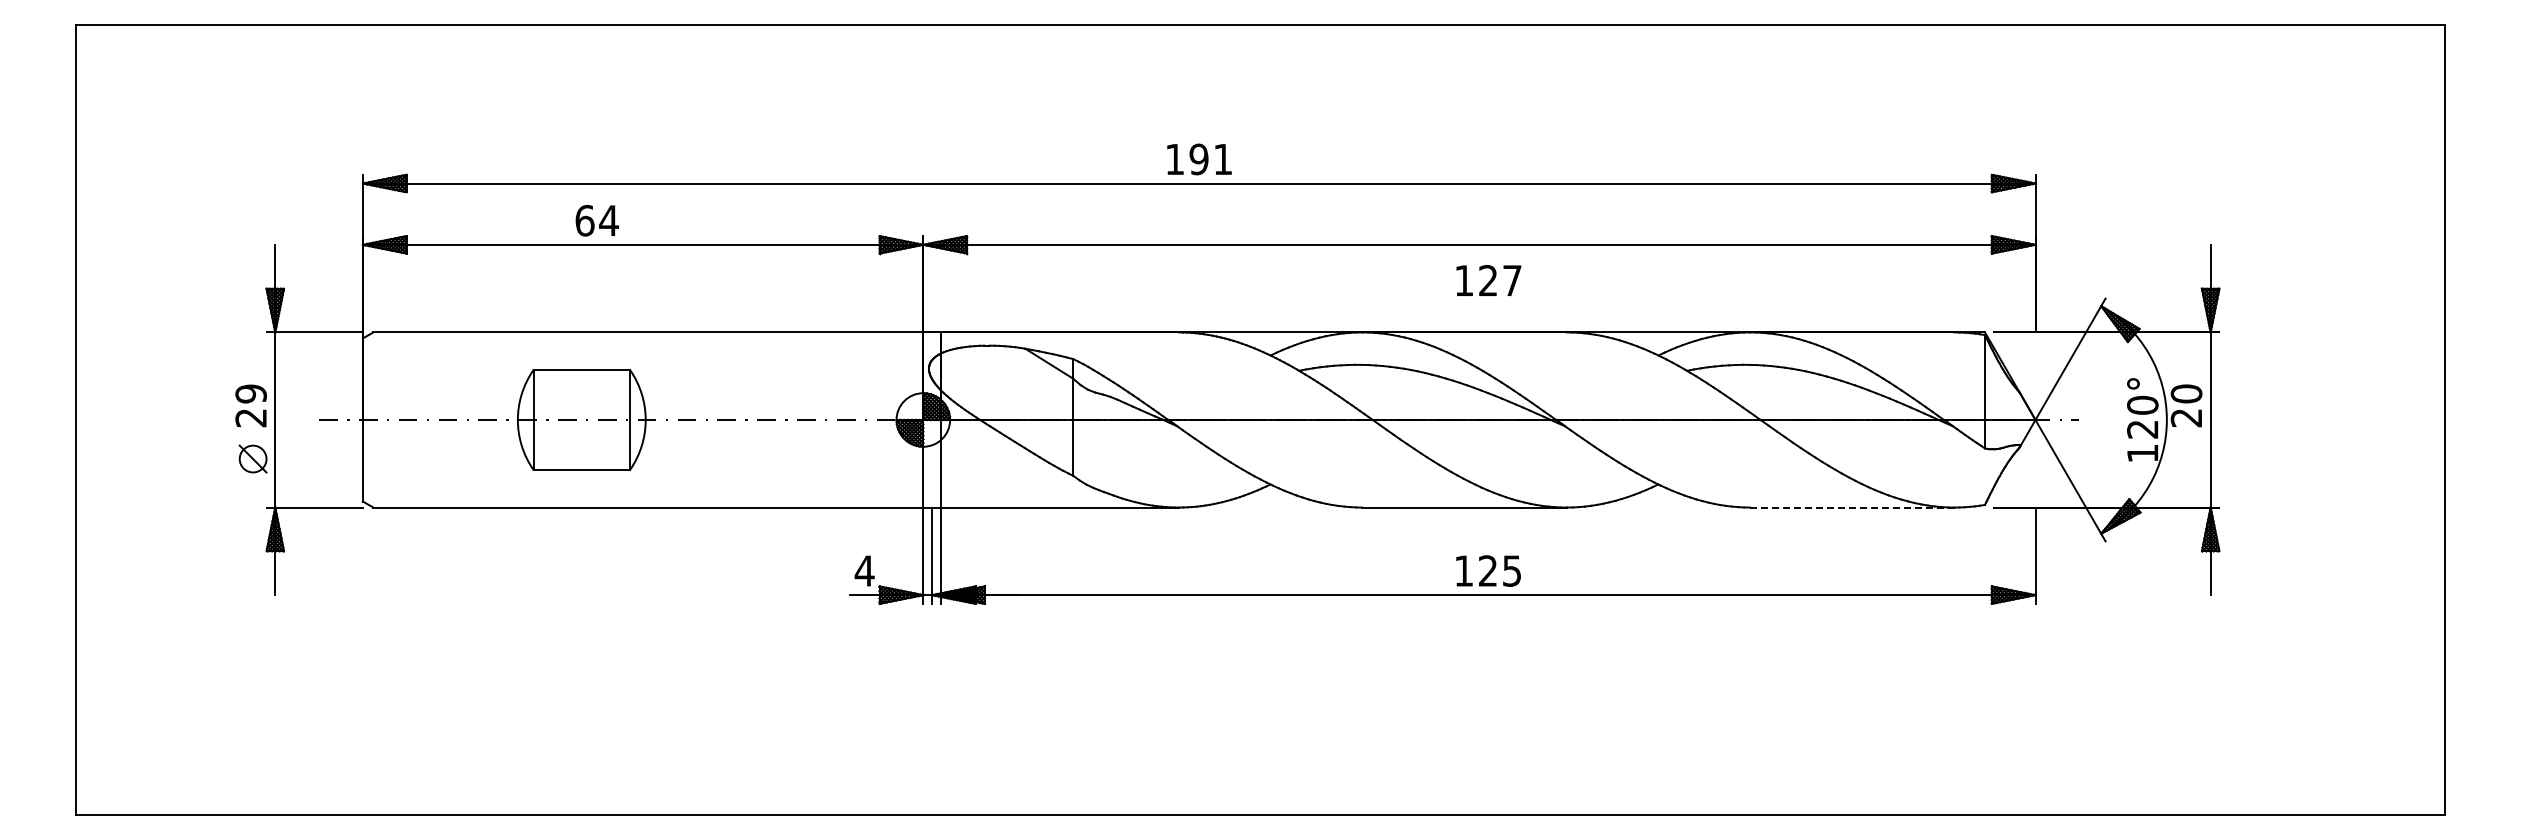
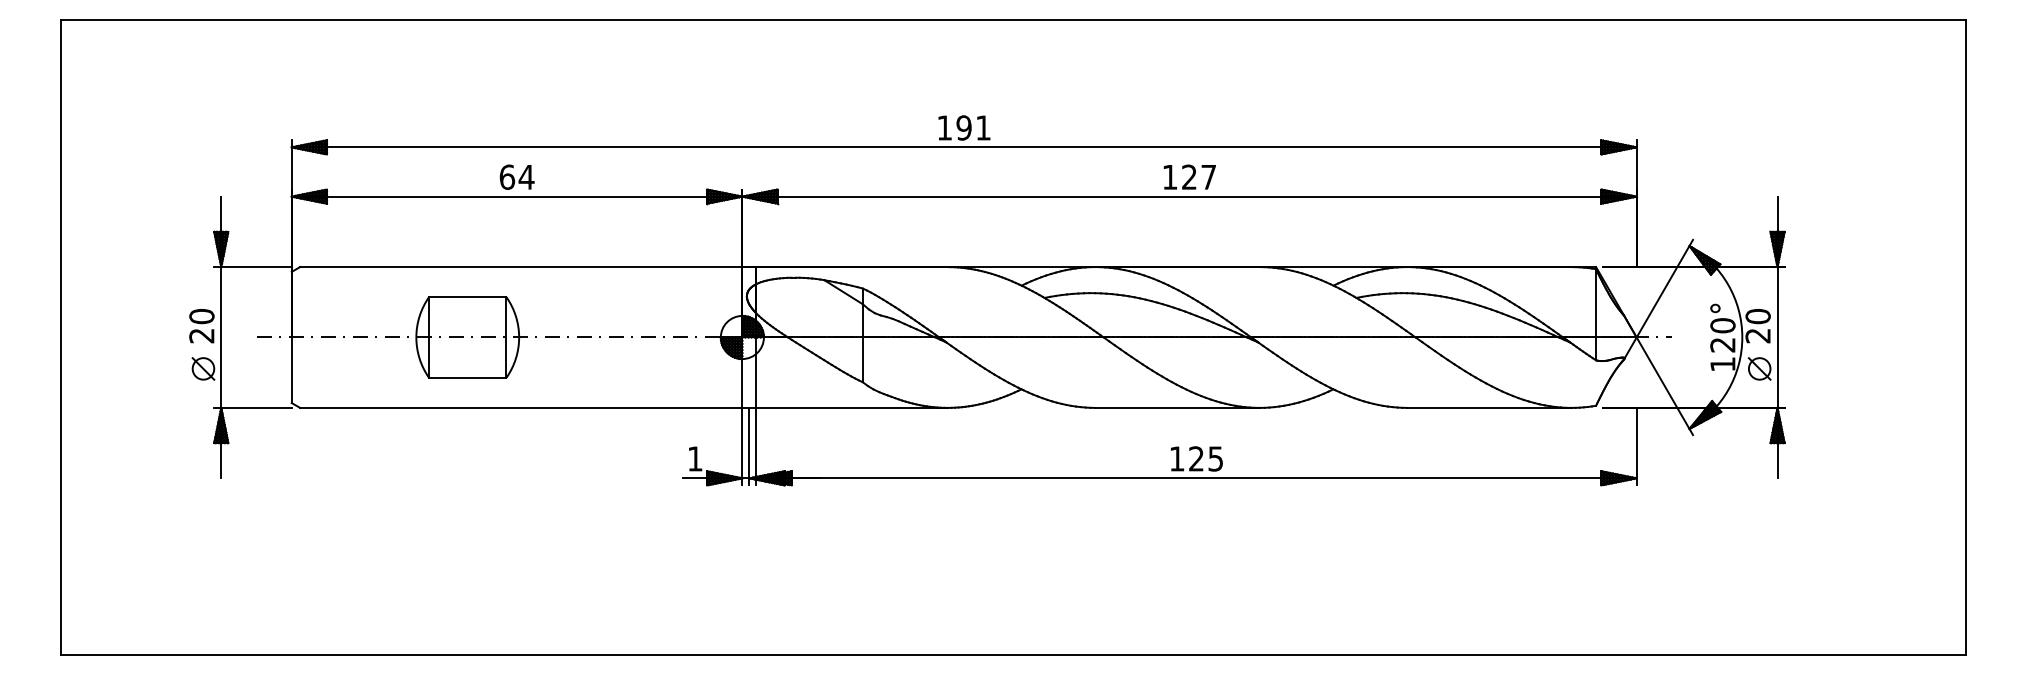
text: (596, 220) -> (516, 177), moved
text: (1488, 280) -> (1189, 177), moved
text: (251, 393) -> (202, 316), 29 -> 20
part: (2188, 458) -> (1759, 368), added
line: (1851, 507) -> (1488, 407), dashed -> solid
text: (864, 570) -> (695, 458), 4 -> 1

